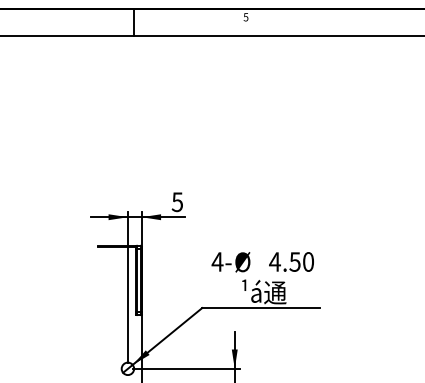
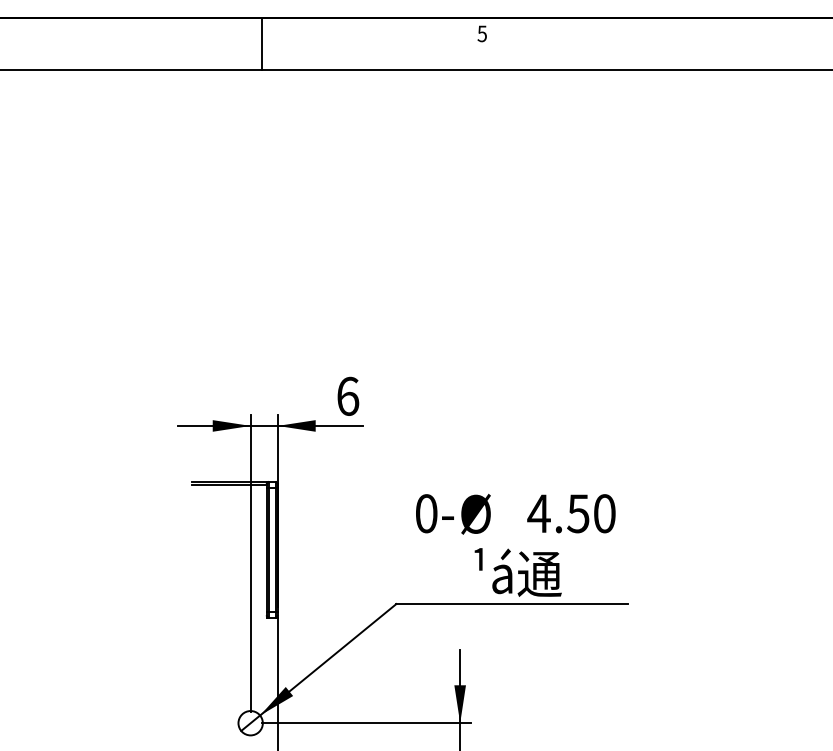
text: (177, 202) -> (347, 397), 5 -> 6
text: (217, 261) -> (426, 512), 4- -> 0-

